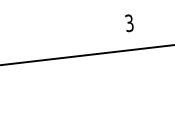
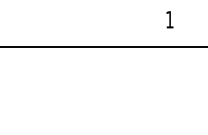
text: (129, 22) -> (169, 19), 3 -> 1

